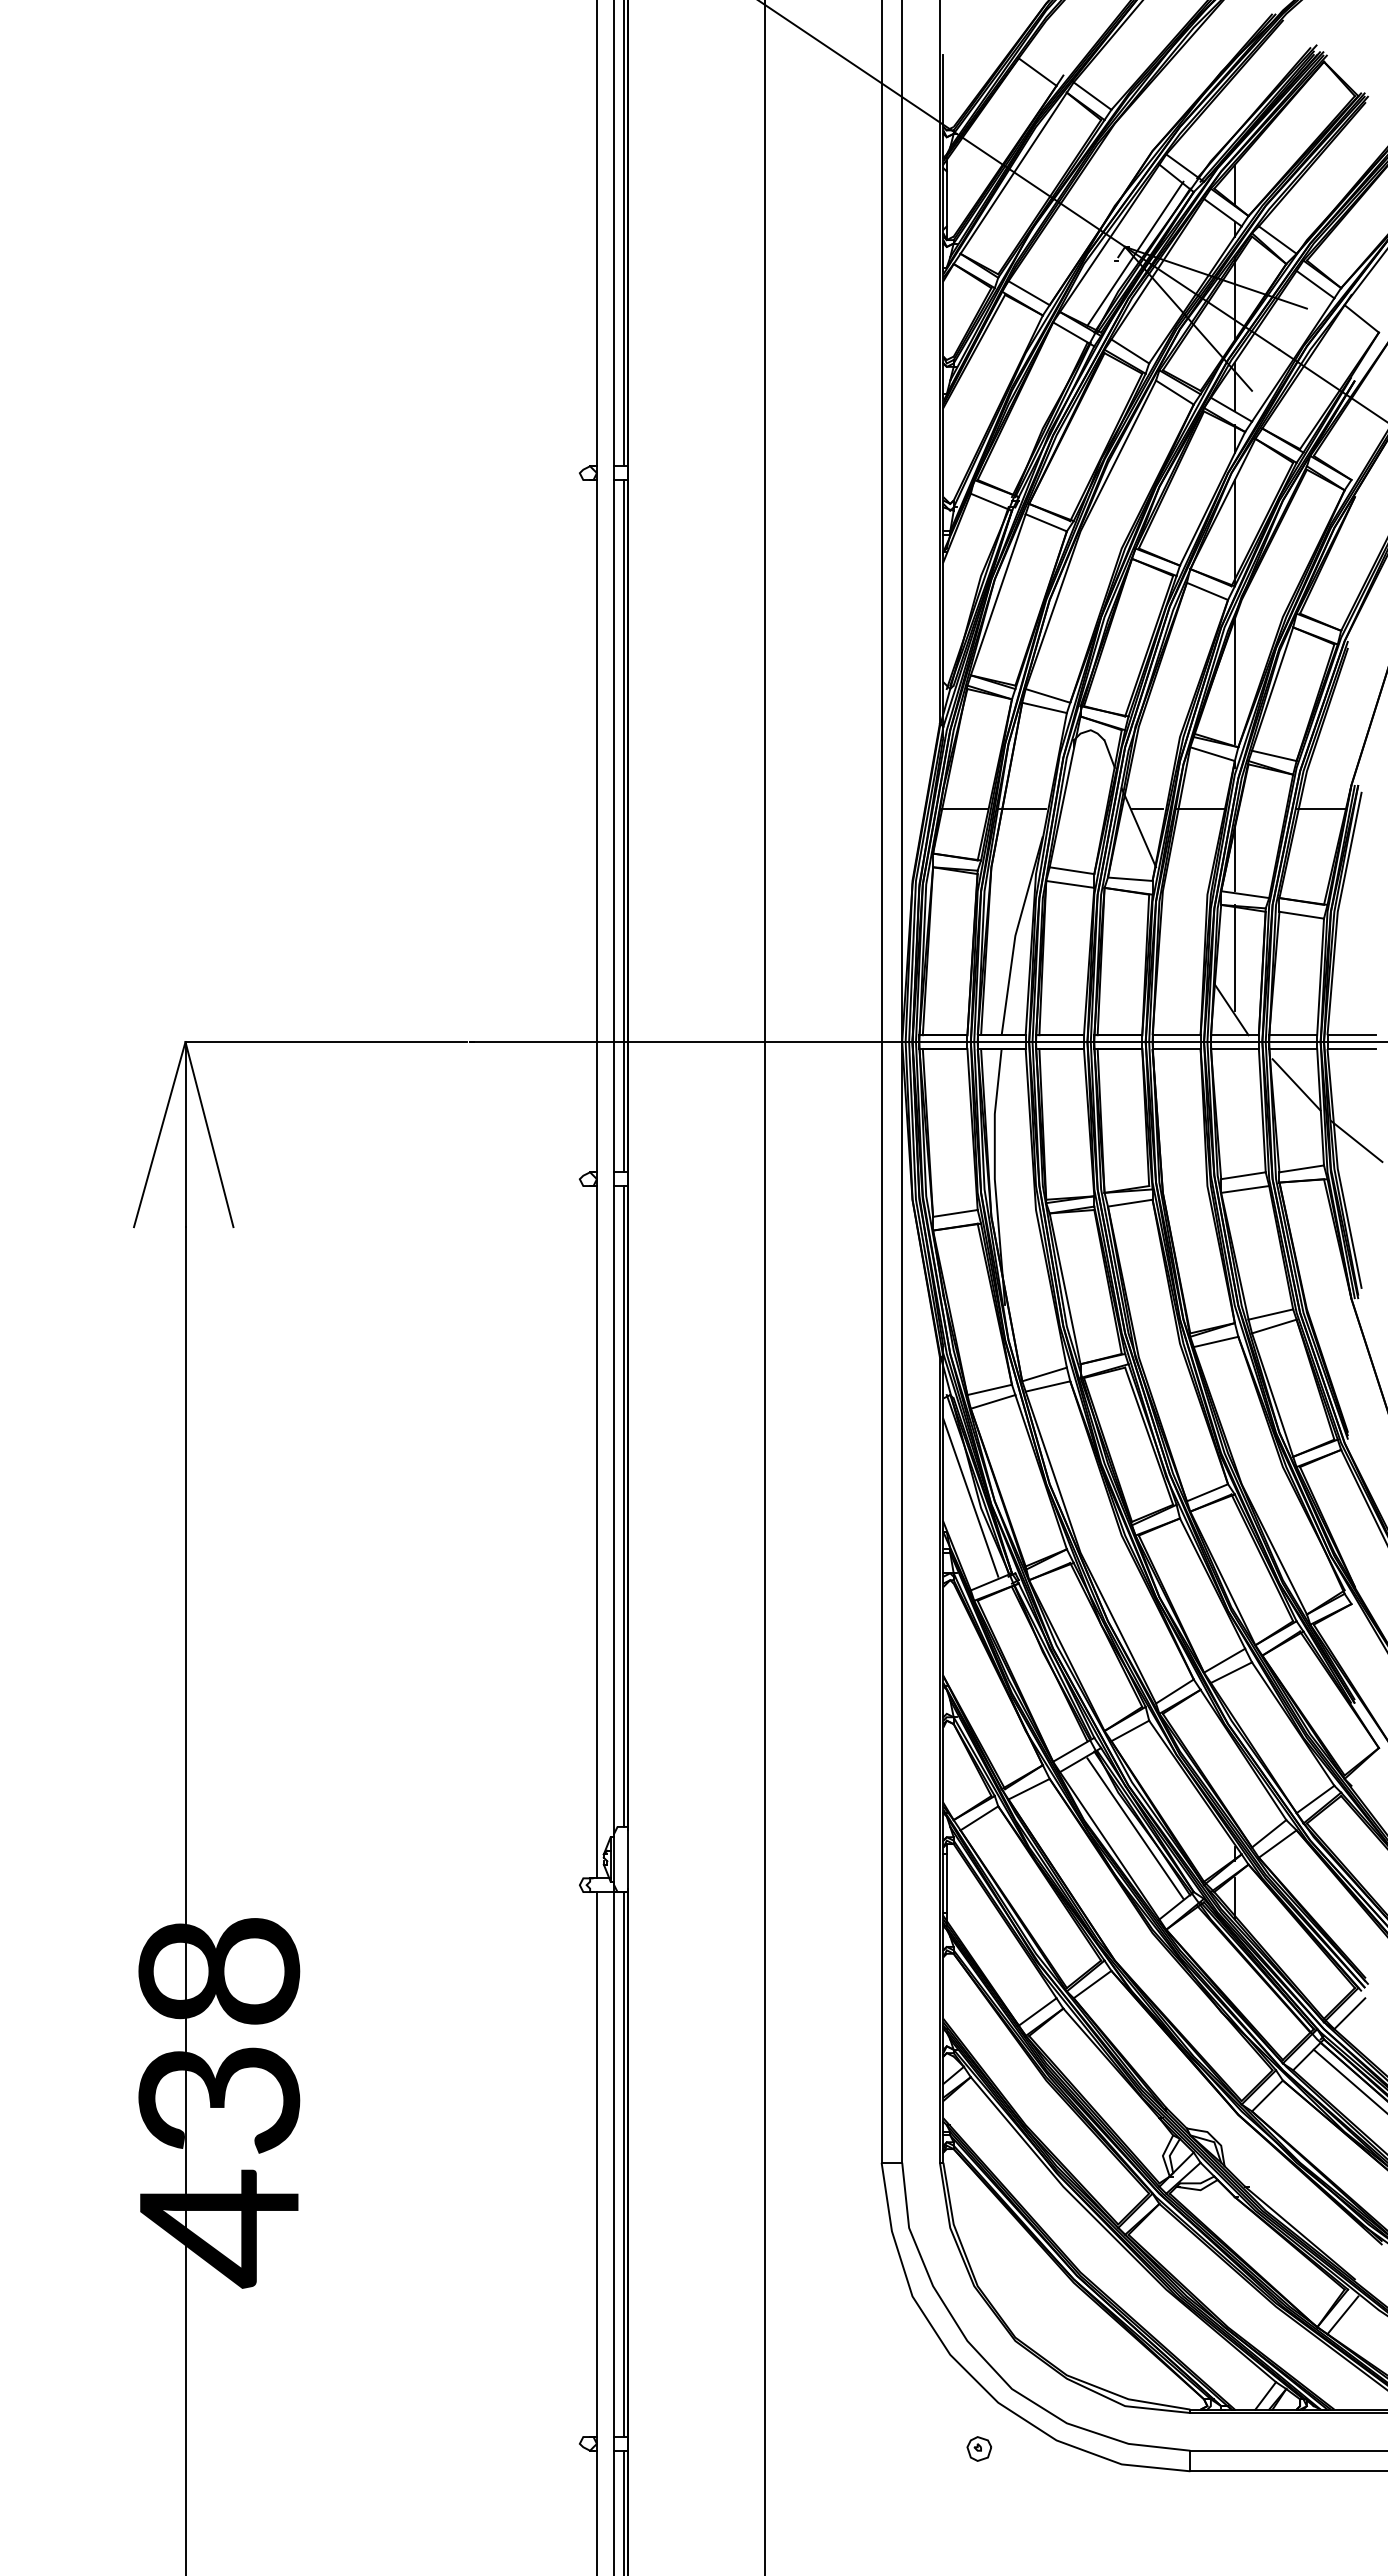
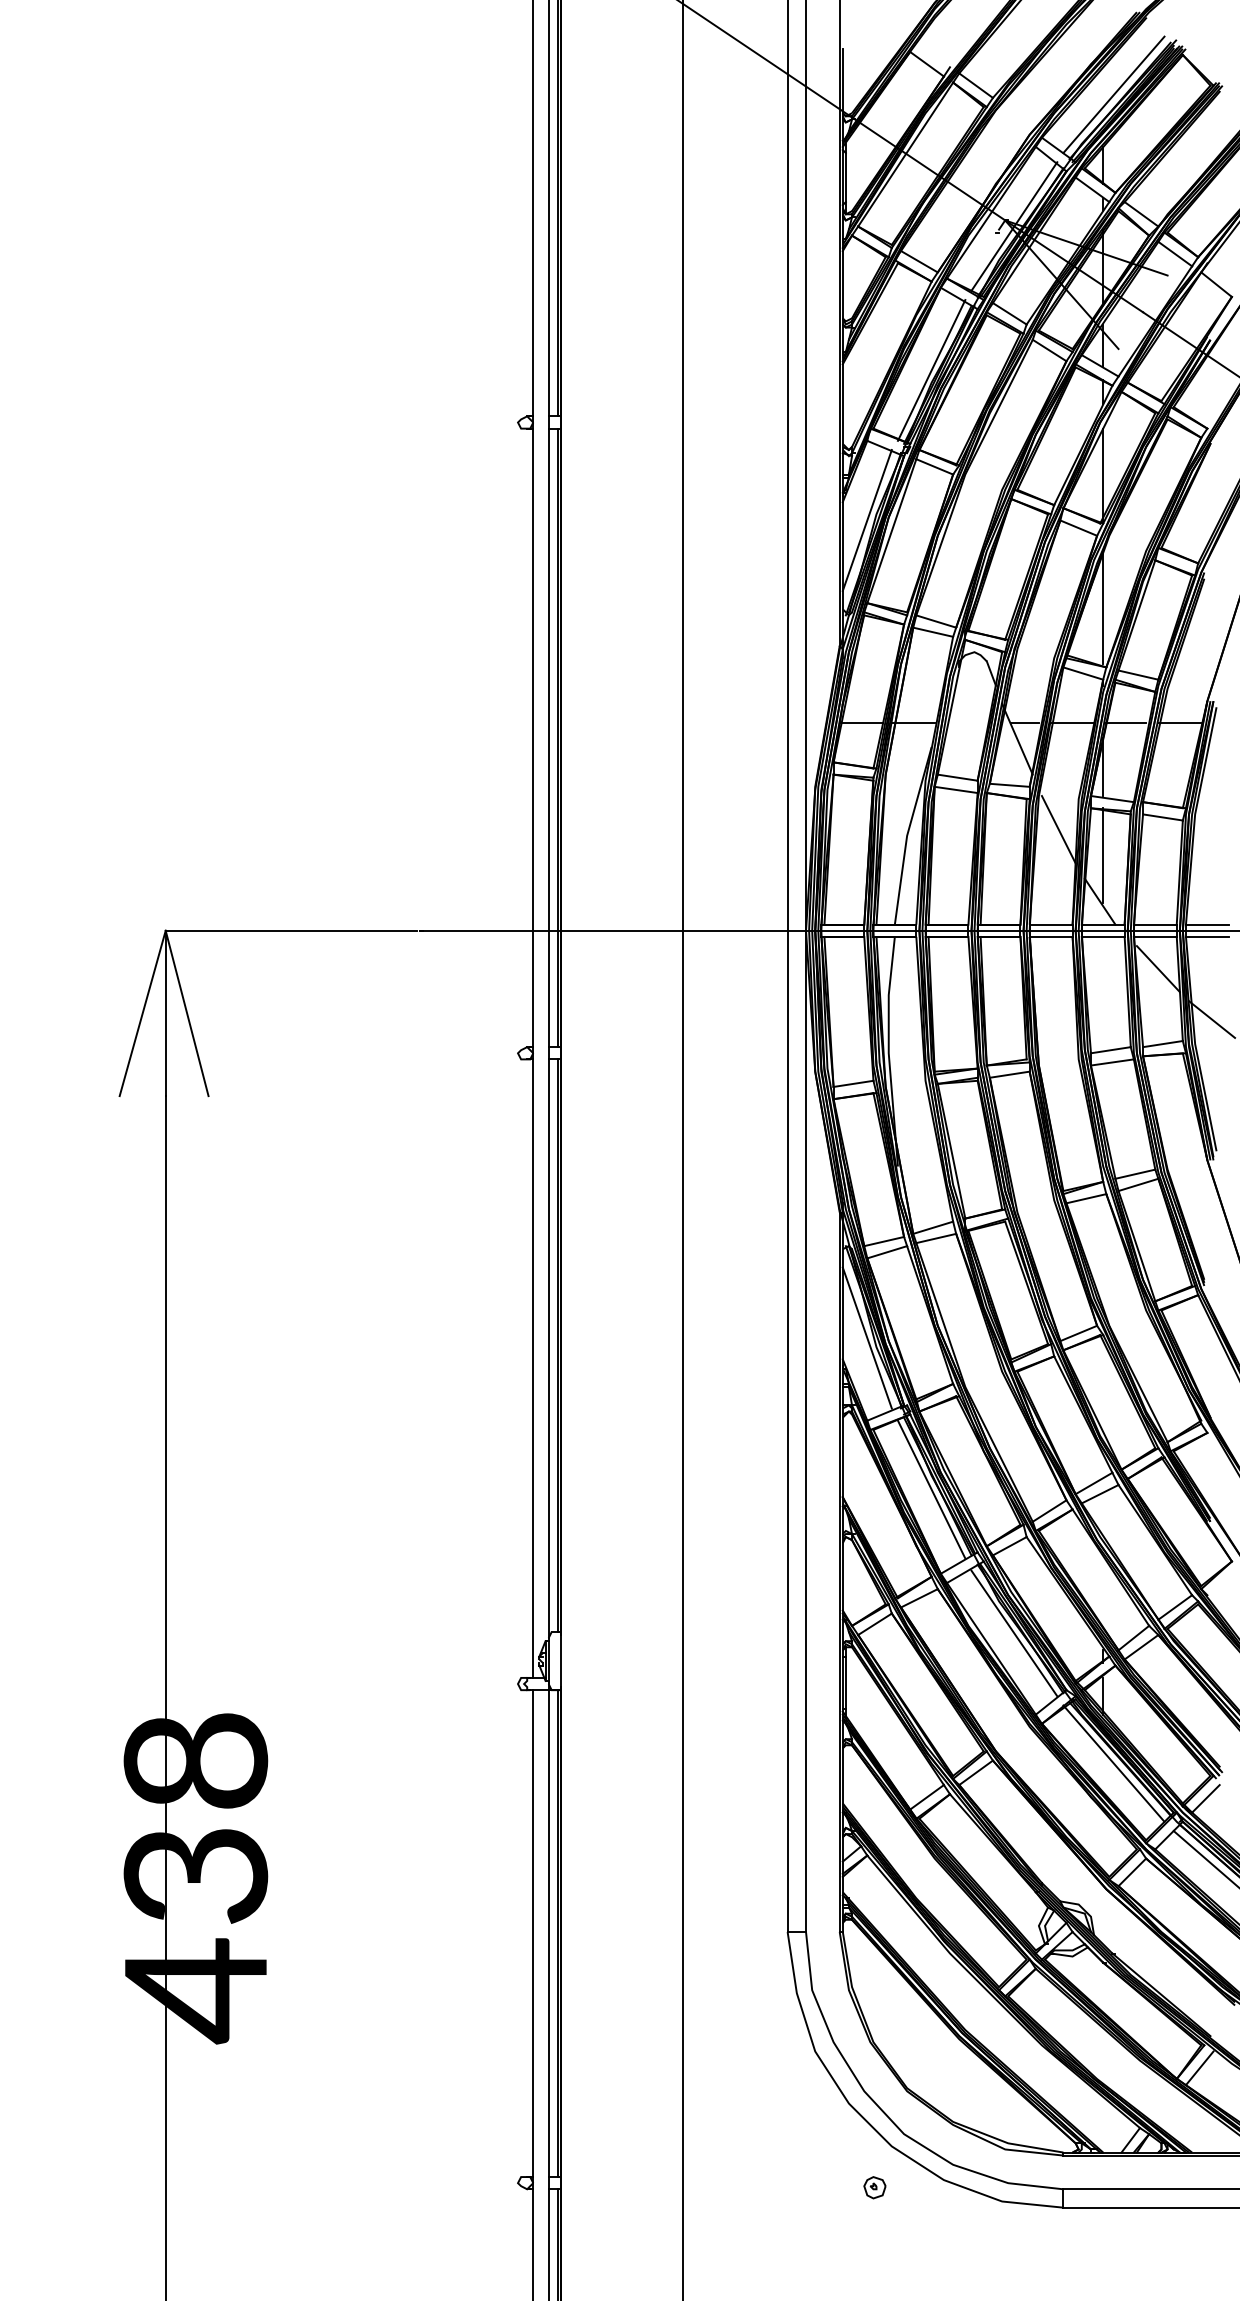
line: (1246, 106) -> (1113, 94), added
line: (1042, 414) -> (931, 370), added
line: (970, 582) -> (867, 520), added
line: (1260, 808) -> (1126, 722), added
line: (1185, 928) -> (1059, 829), added
line: (1042, 1667) -> (931, 1489), added
line: (1246, 1974) -> (1113, 1763), added

